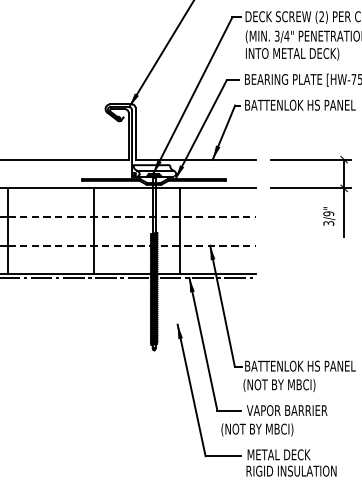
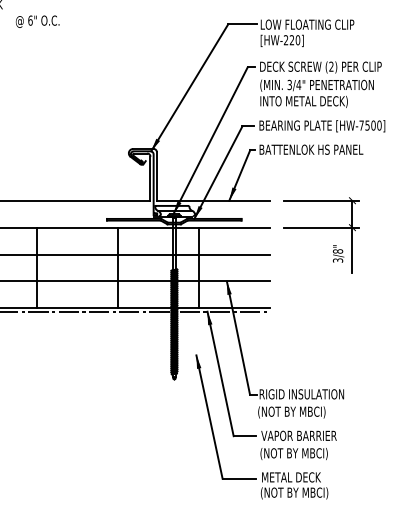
text: (329, 213) -> (338, 251), 3/9" -> 3/8"
line: (132, 217) -> (154, 254), dashed -> solid
line: (132, 245) -> (154, 281), dashed -> solid
text: (300, 366) -> (311, 394), BATTENLOK HS PANEL -> RIGID INSULATION
text: (256, 429) -> (293, 453), moved
text: (290, 472) -> (302, 493), RIGID INSULATION -> (NOT BY MBCI)

